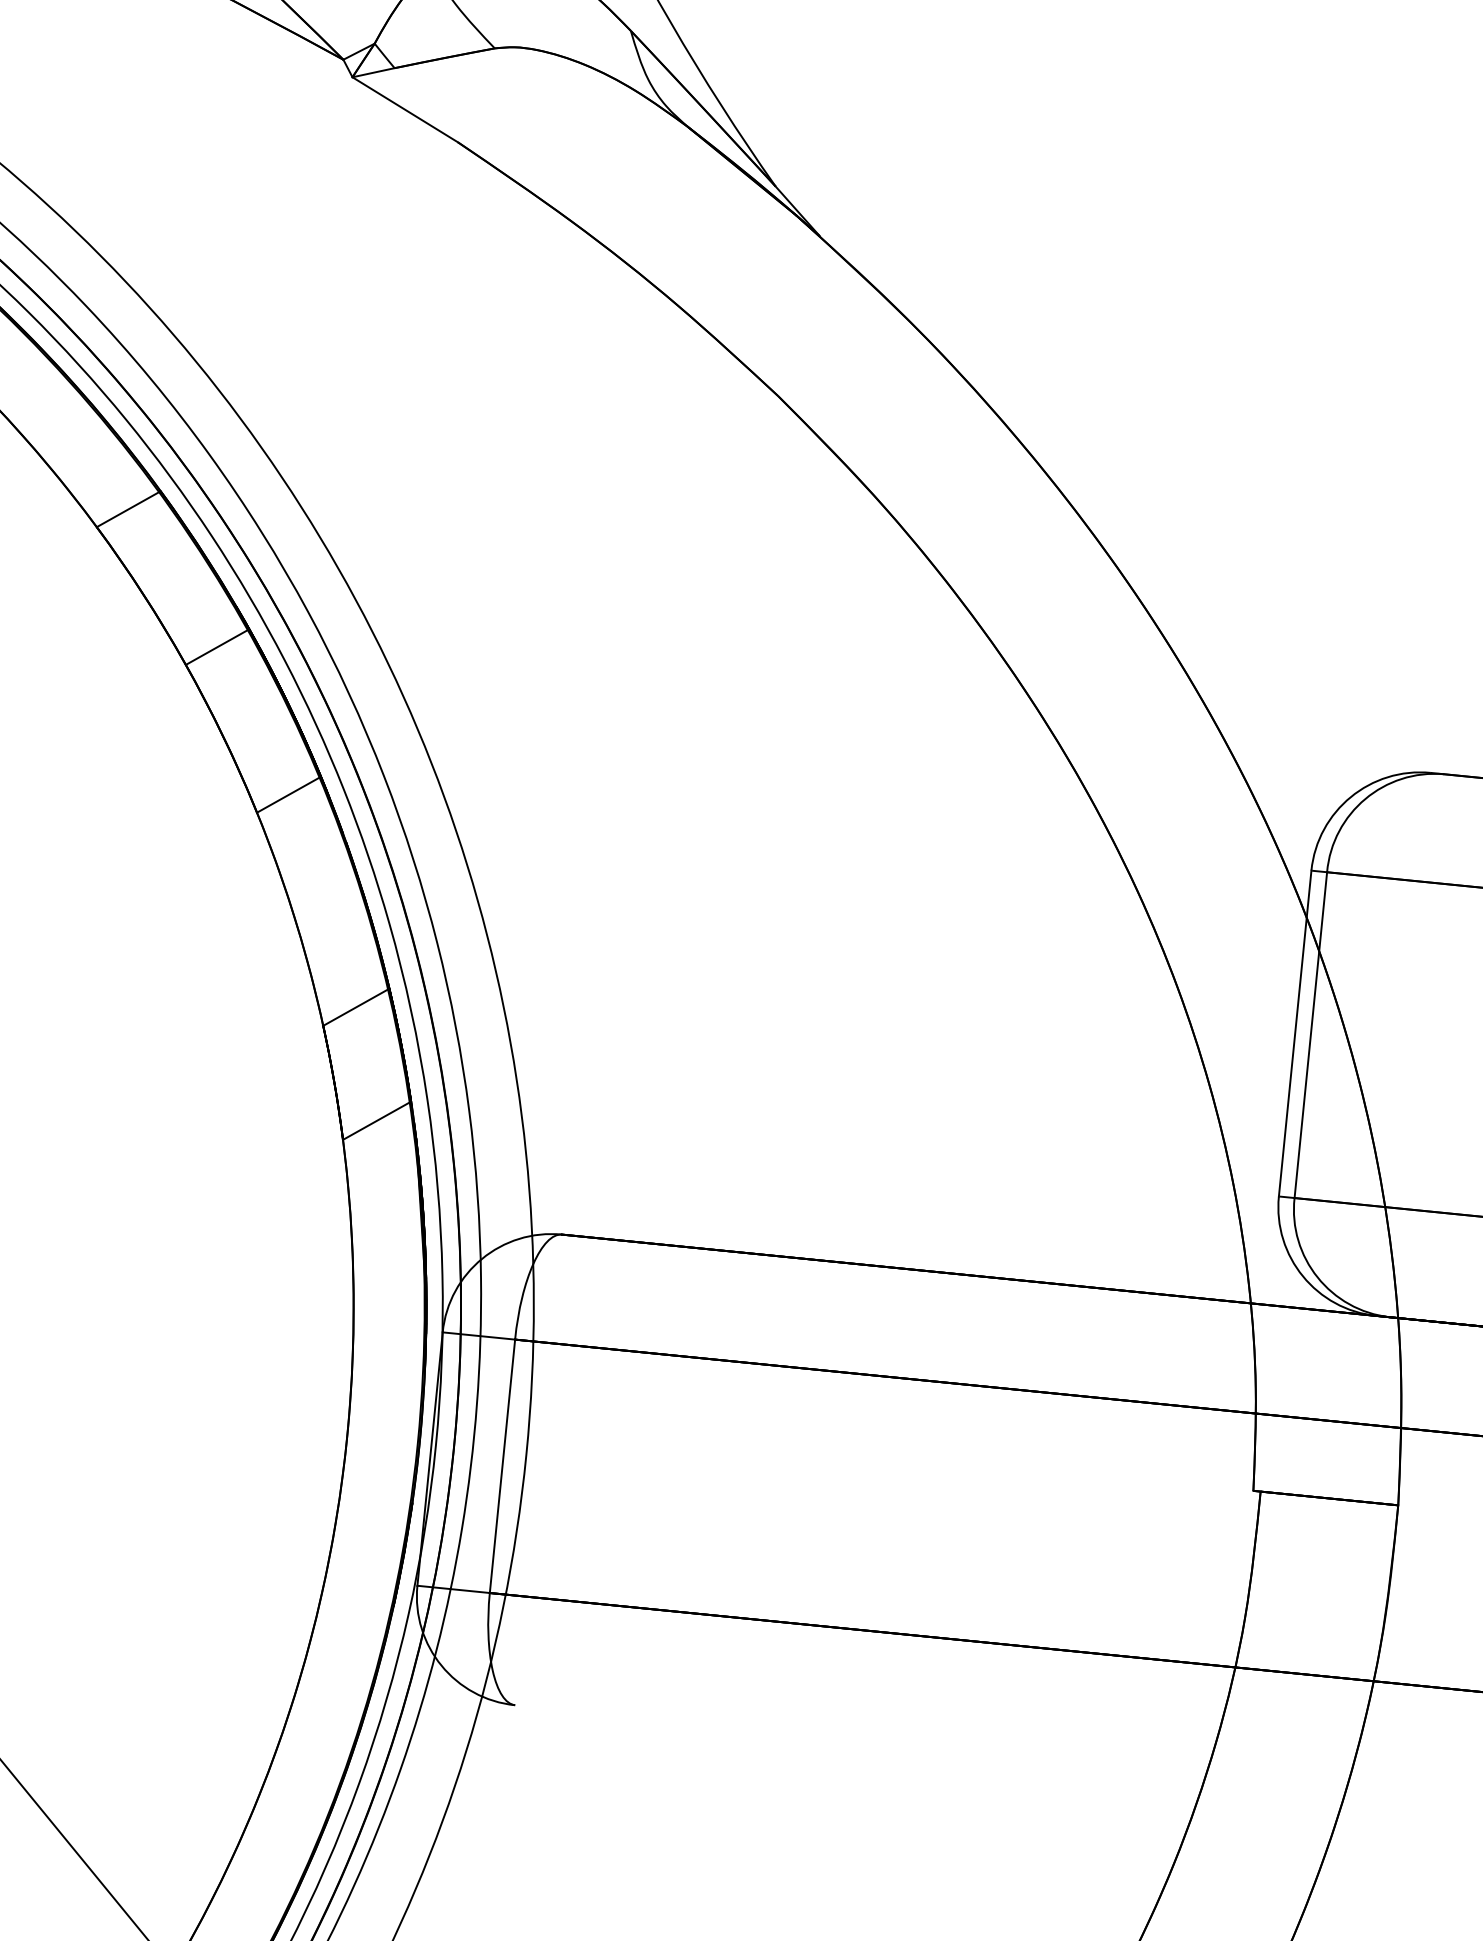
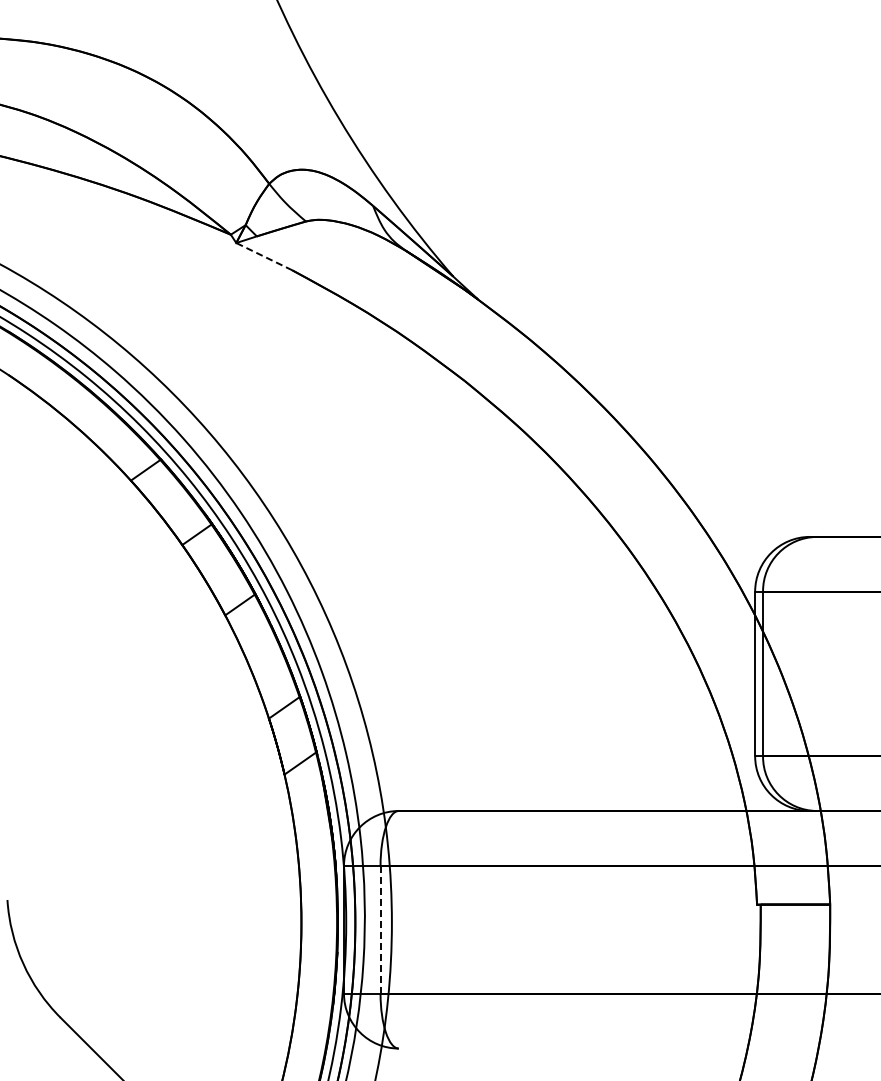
line: (403, 109) -> (263, 256), solid -> dashed
line: (502, 1465) -> (380, 929), solid -> dashed

